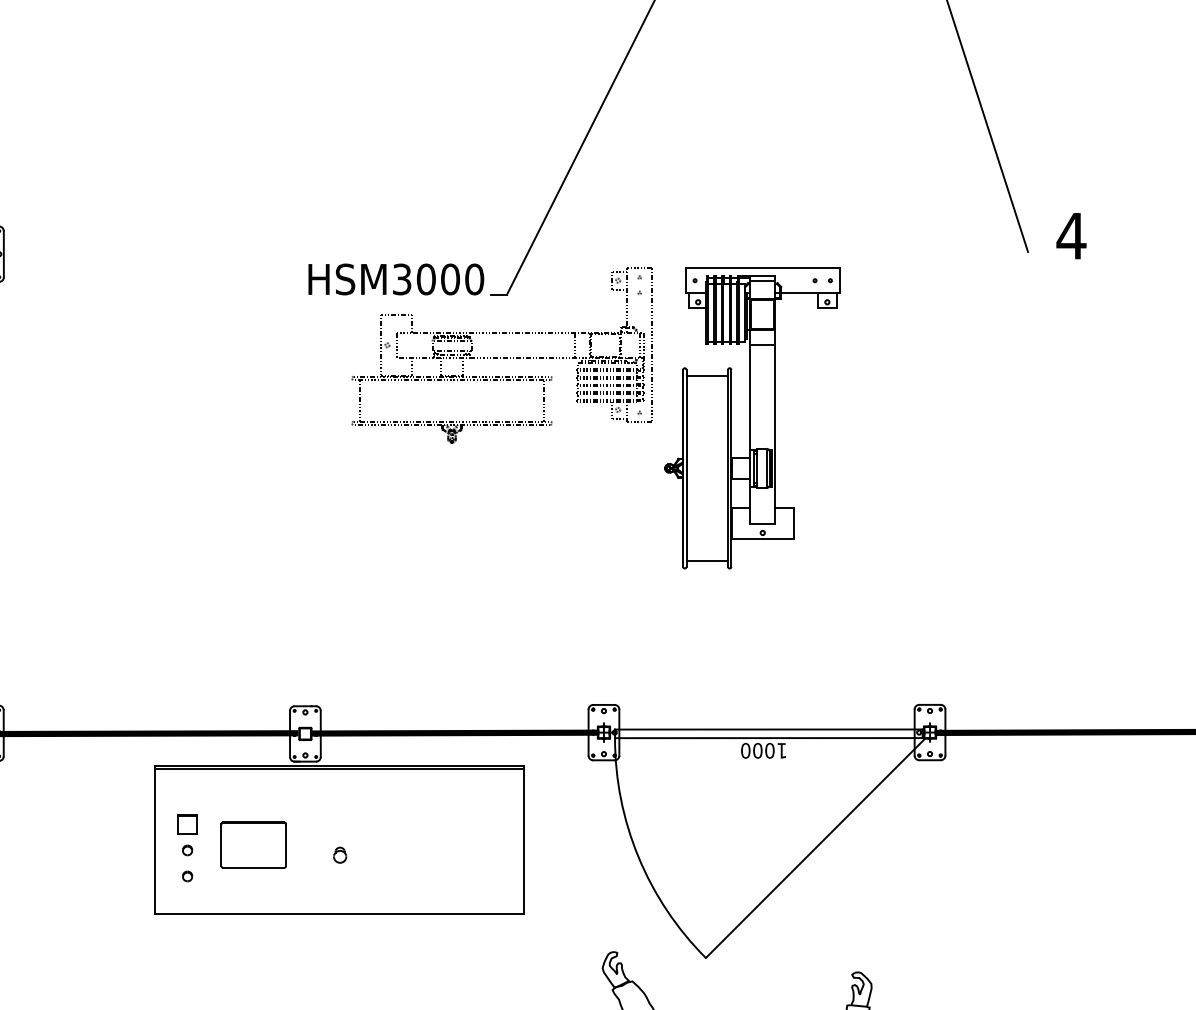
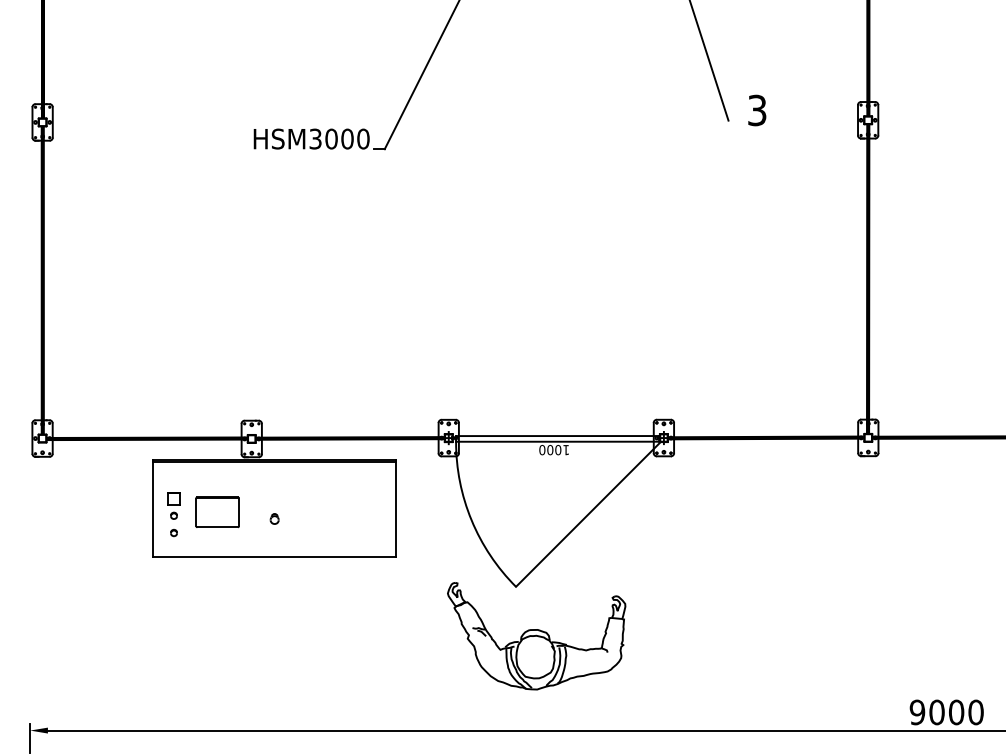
text: (1071, 236) -> (757, 110), 4 -> 3
part: (594, 402) -> (442, 220), removed

